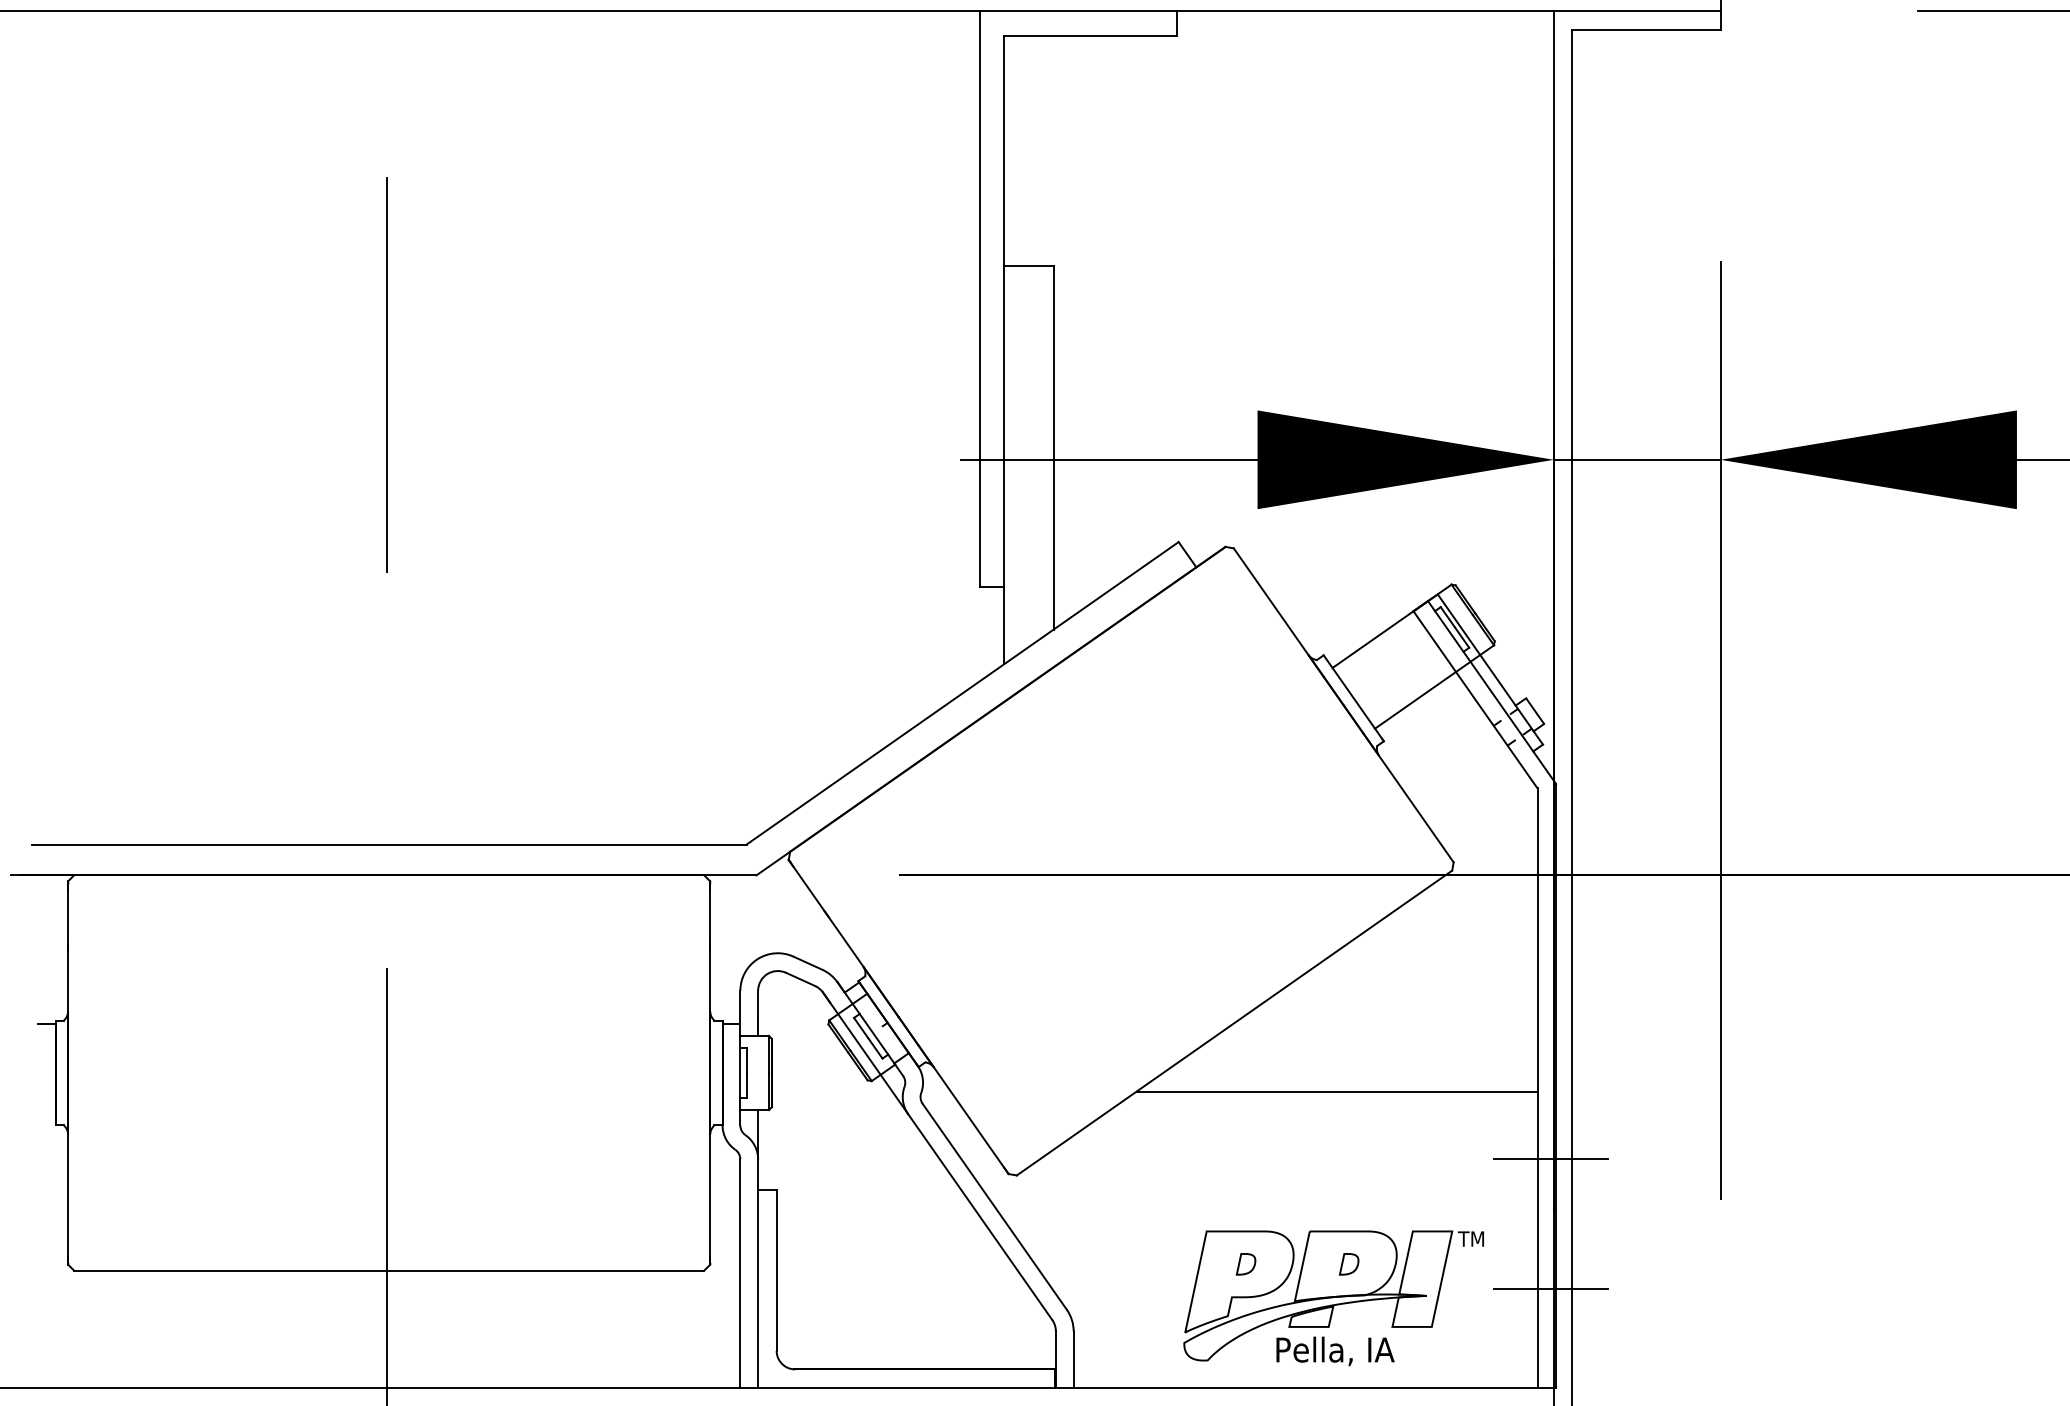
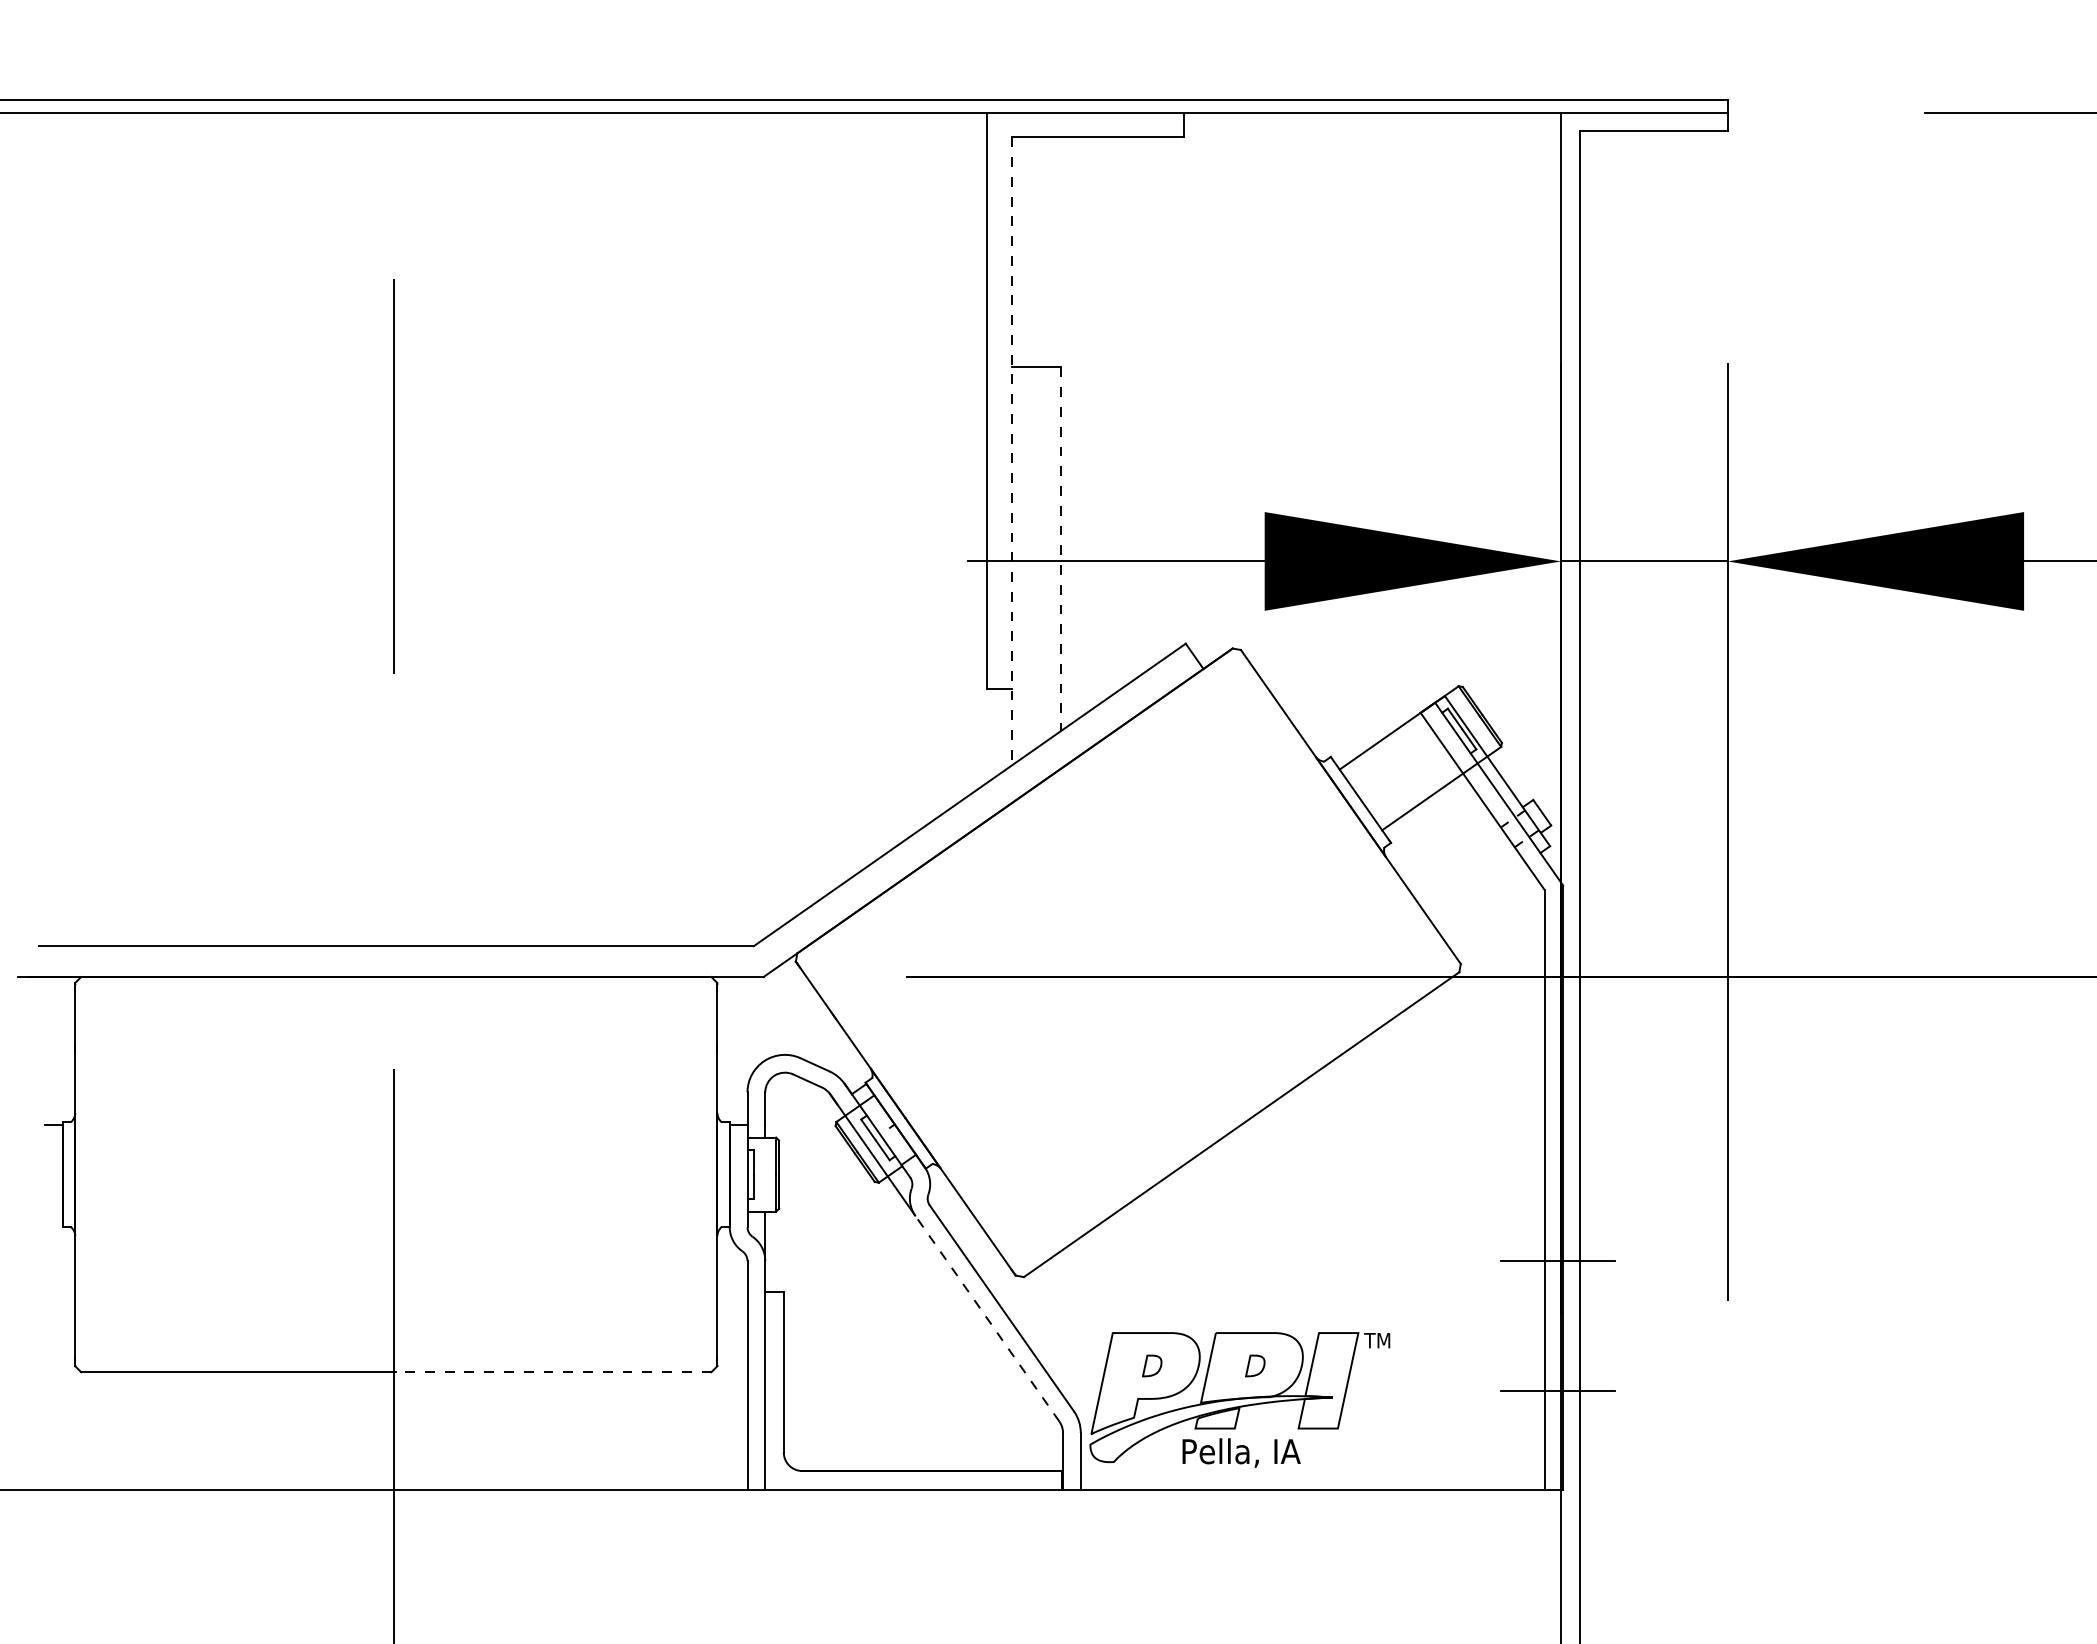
line: (1004, 350) -> (1011, 452), solid -> dashed
line: (1053, 447) -> (1060, 549), solid -> dashed
line: (1336, 1091) -> (1343, 1193), removed
line: (980, 1216) -> (987, 1318), solid -> dashed
line: (546, 1270) -> (553, 1372), solid -> dashed
part: (1333, 1297) -> (1239, 1399), moved

